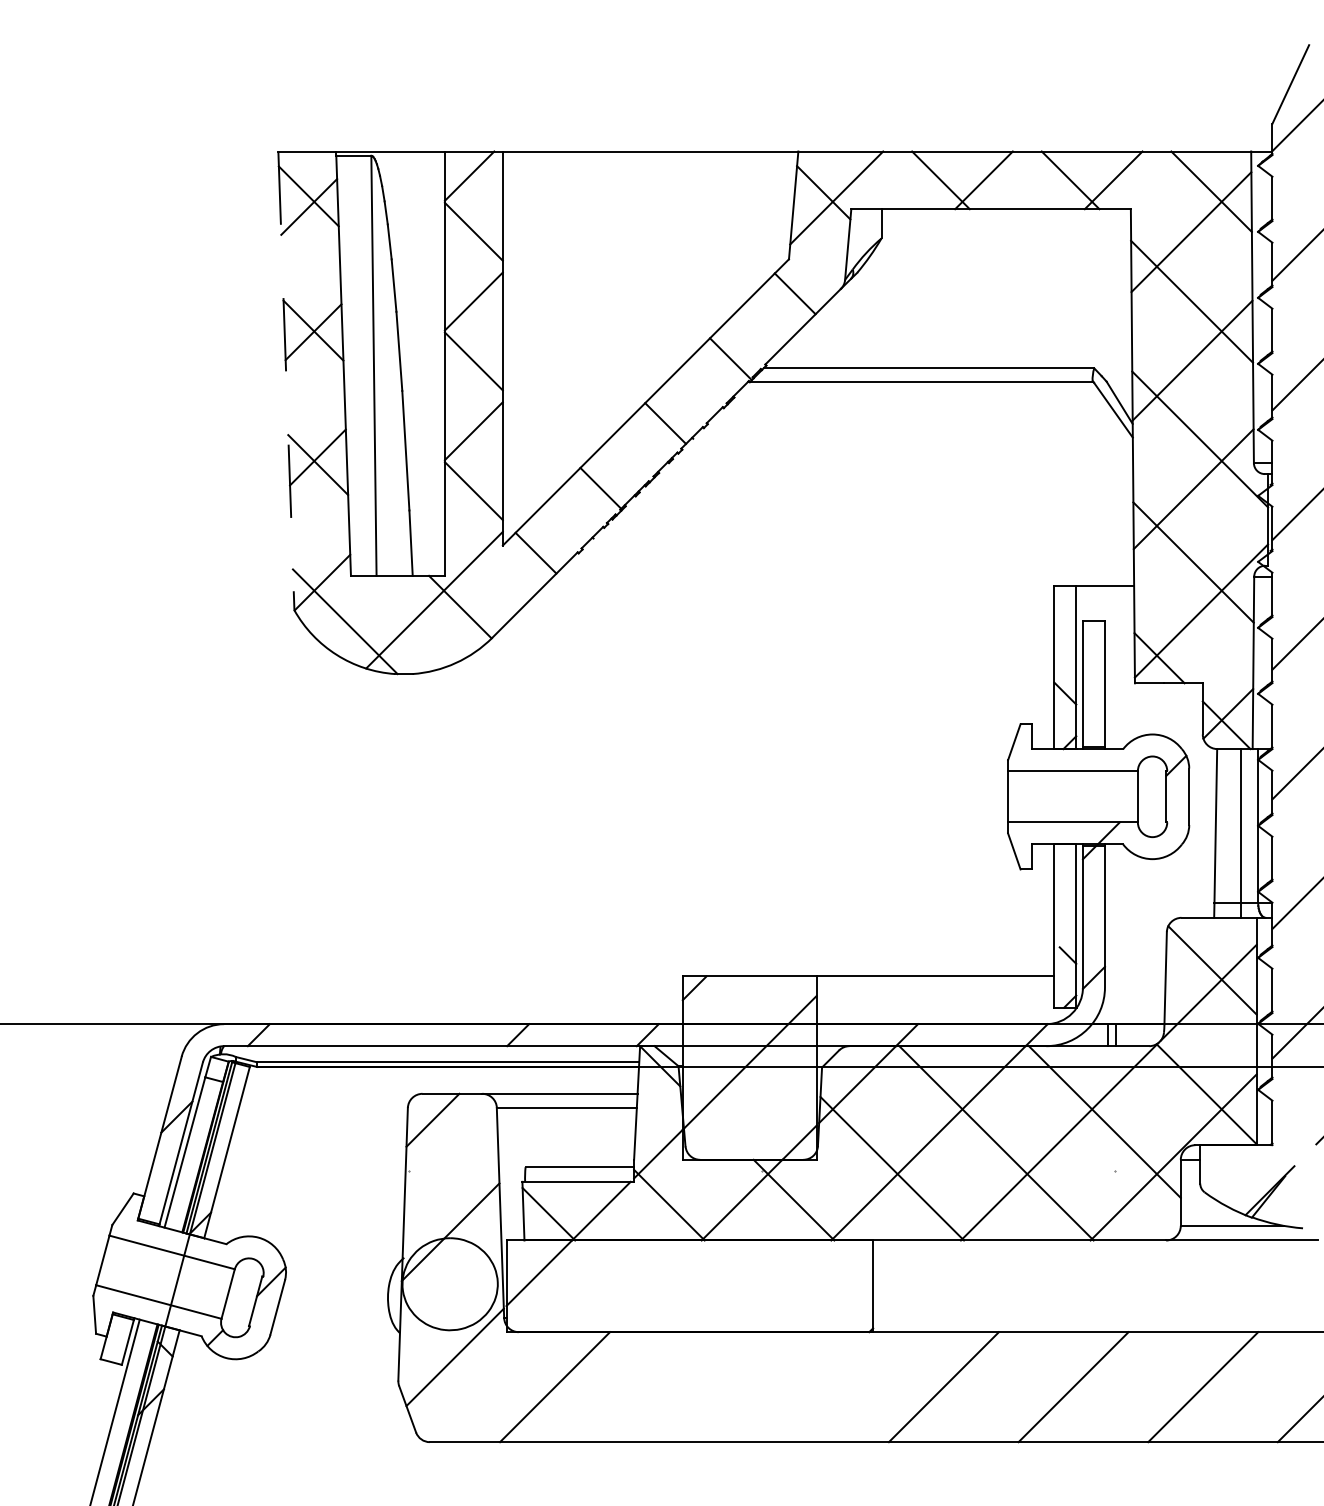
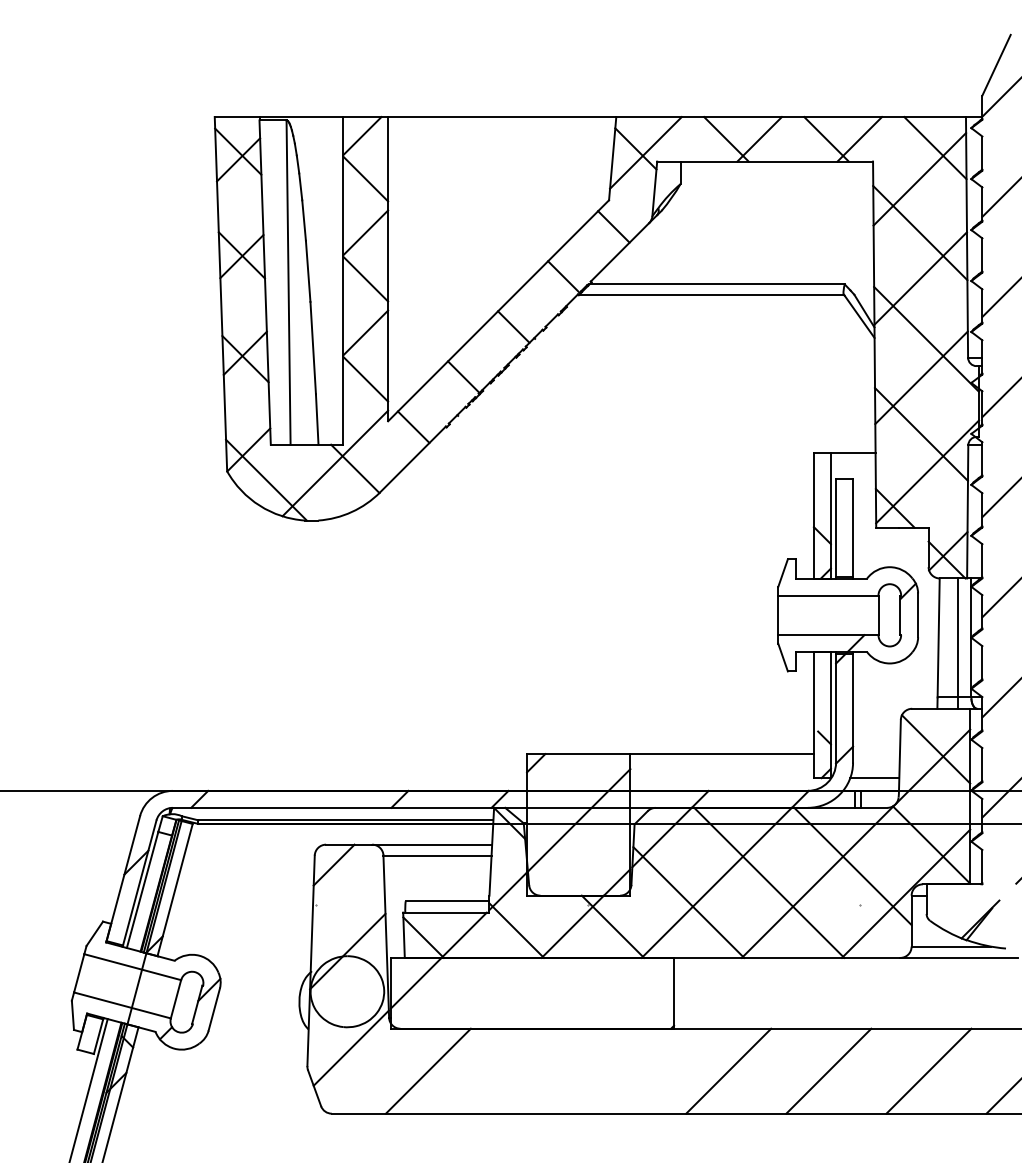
line: (286, 380) -> (221, 293), dashed -> solid
line: (1132, 1007) -> (874, 778), added

